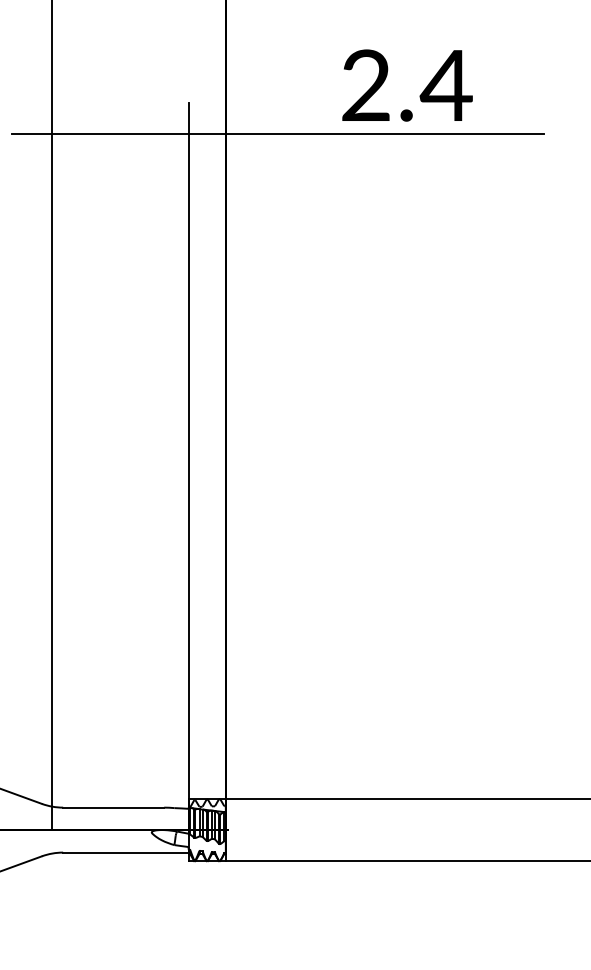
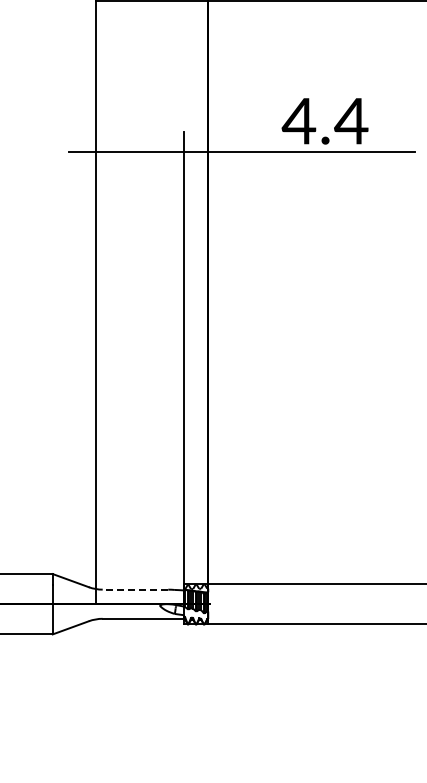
text: (364, 84) -> (298, 120), 2.4 -> 4.4
line: (113, 807) -> (135, 589), solid -> dashed

